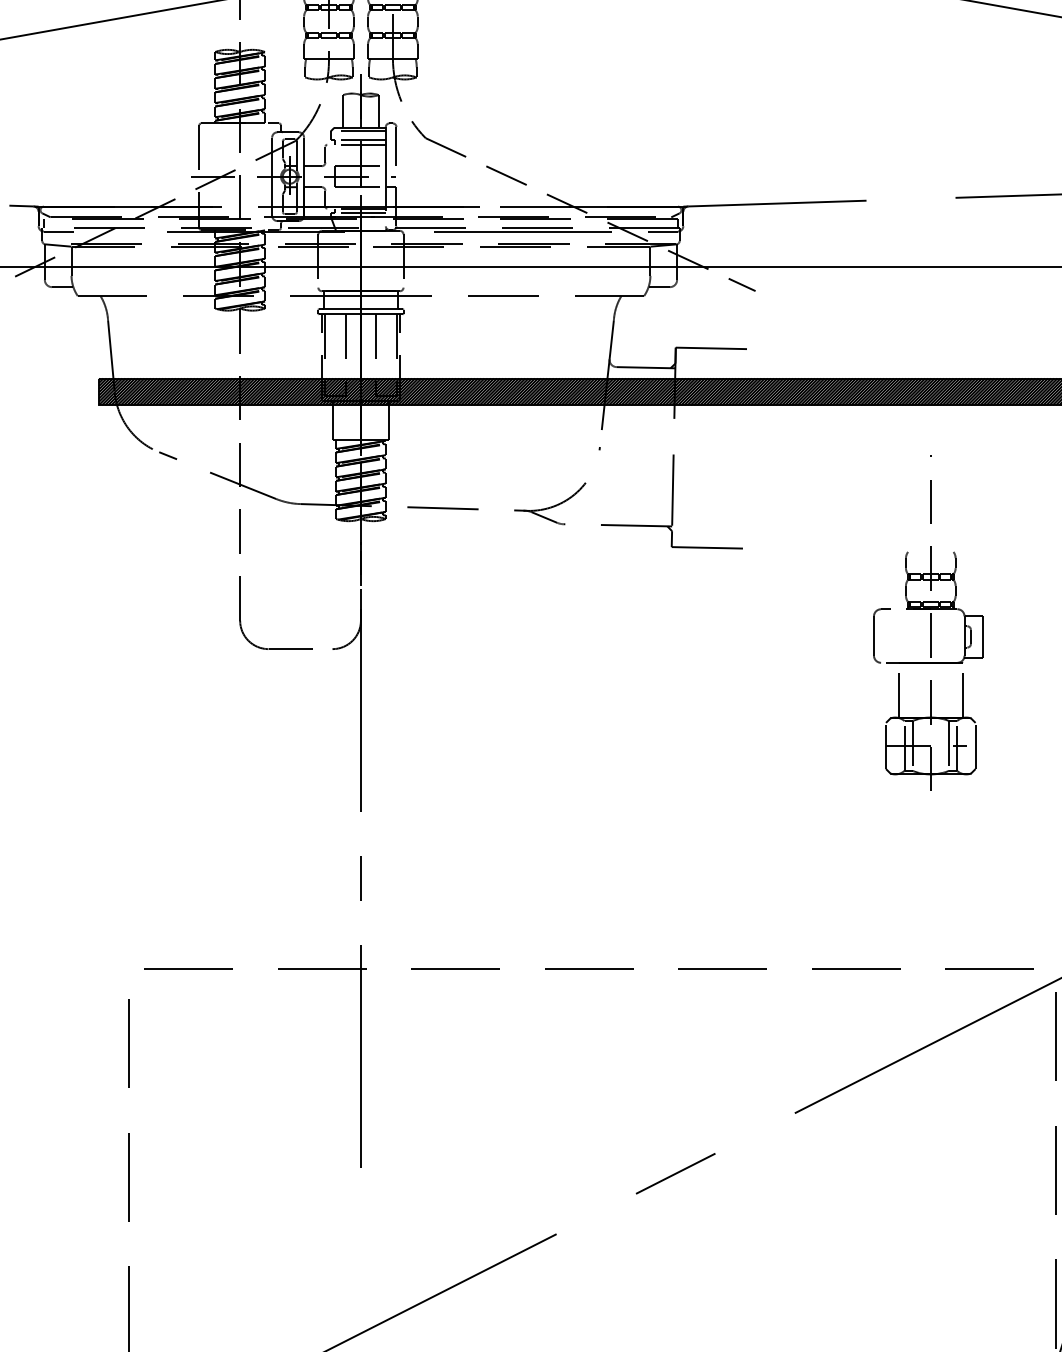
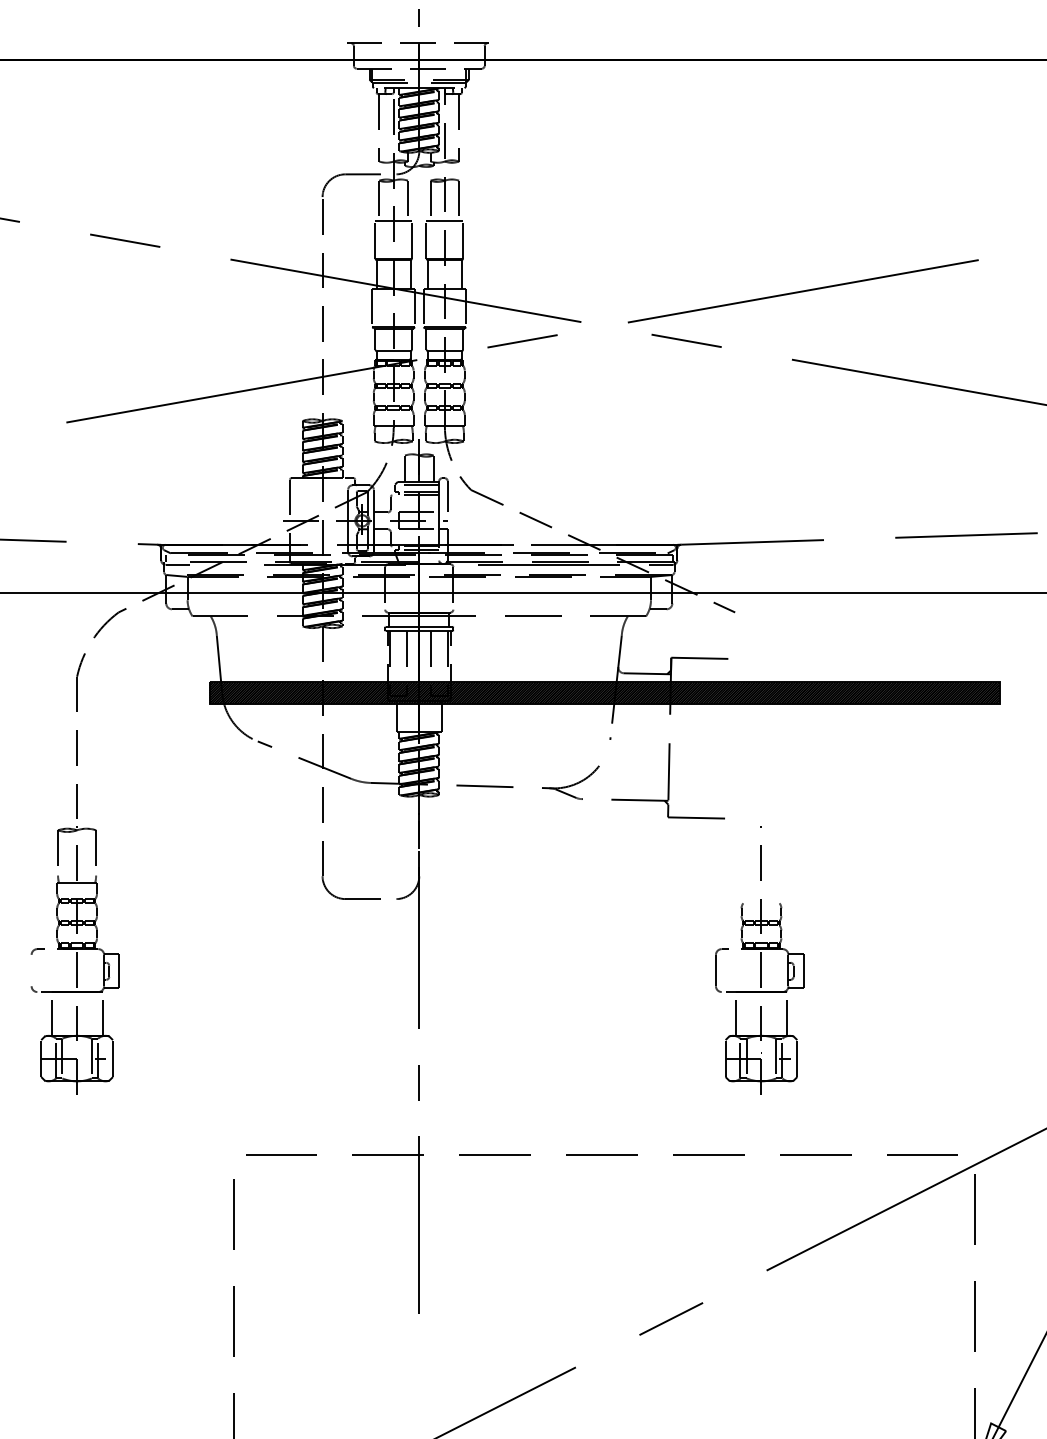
part: (928, 623) -> (759, 960), moved

